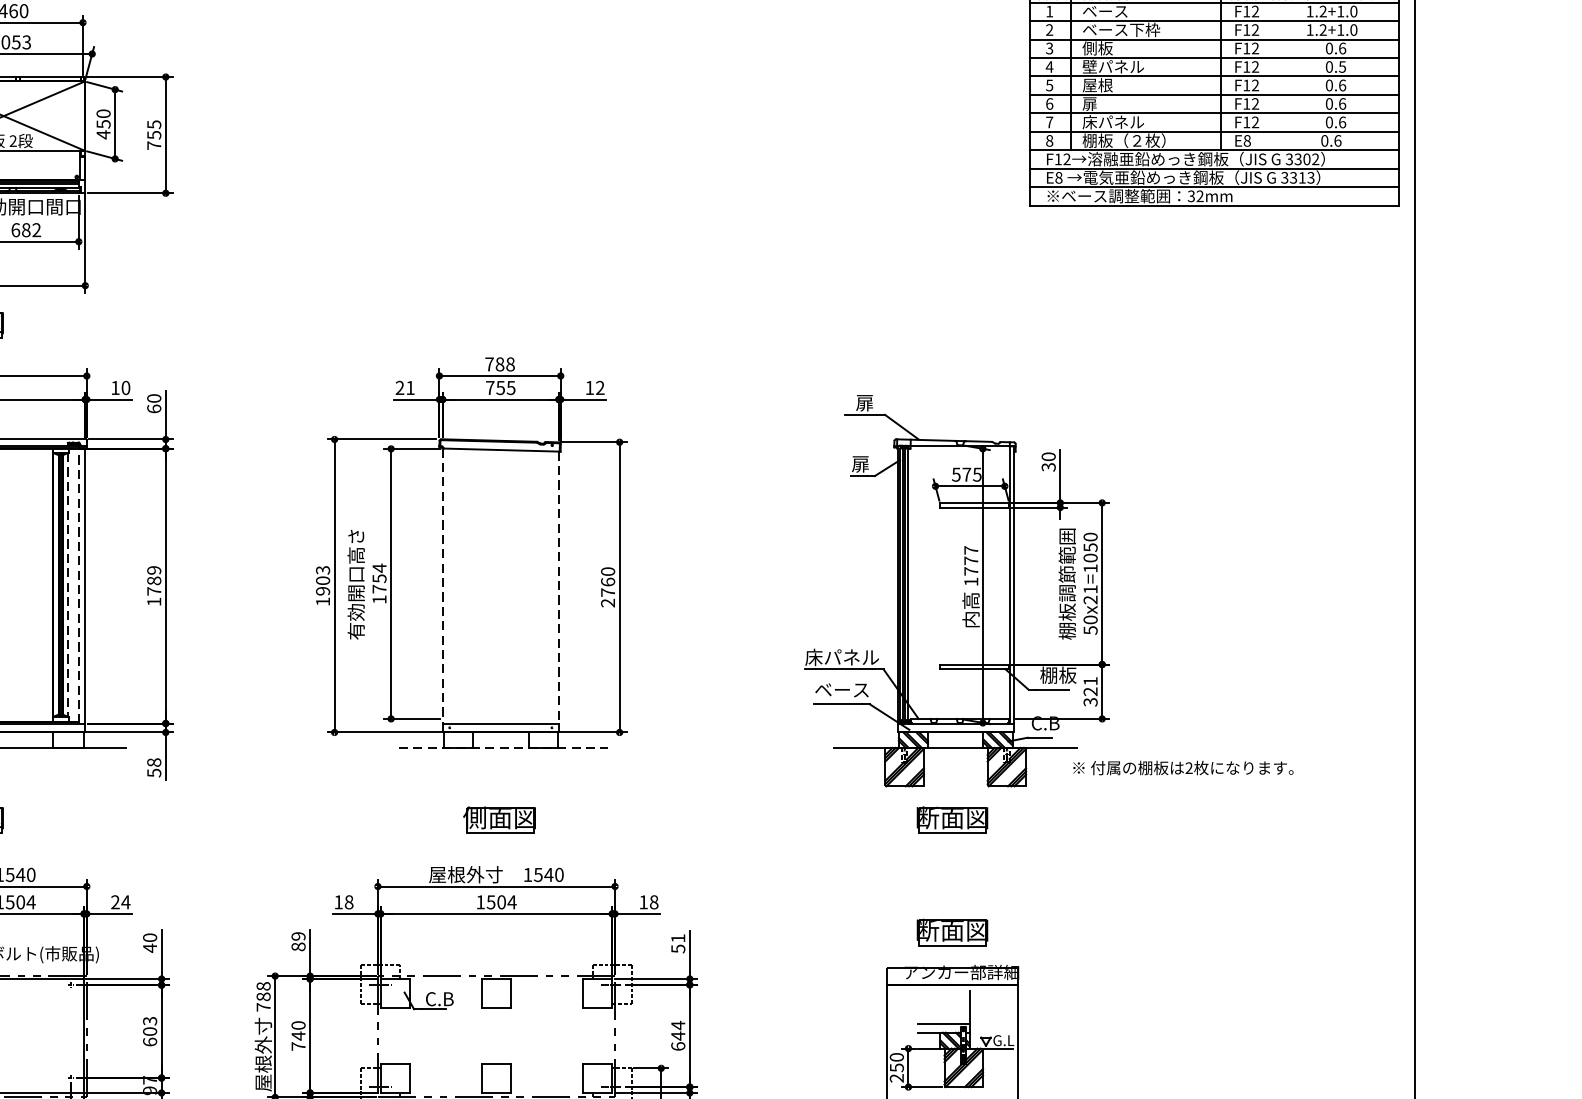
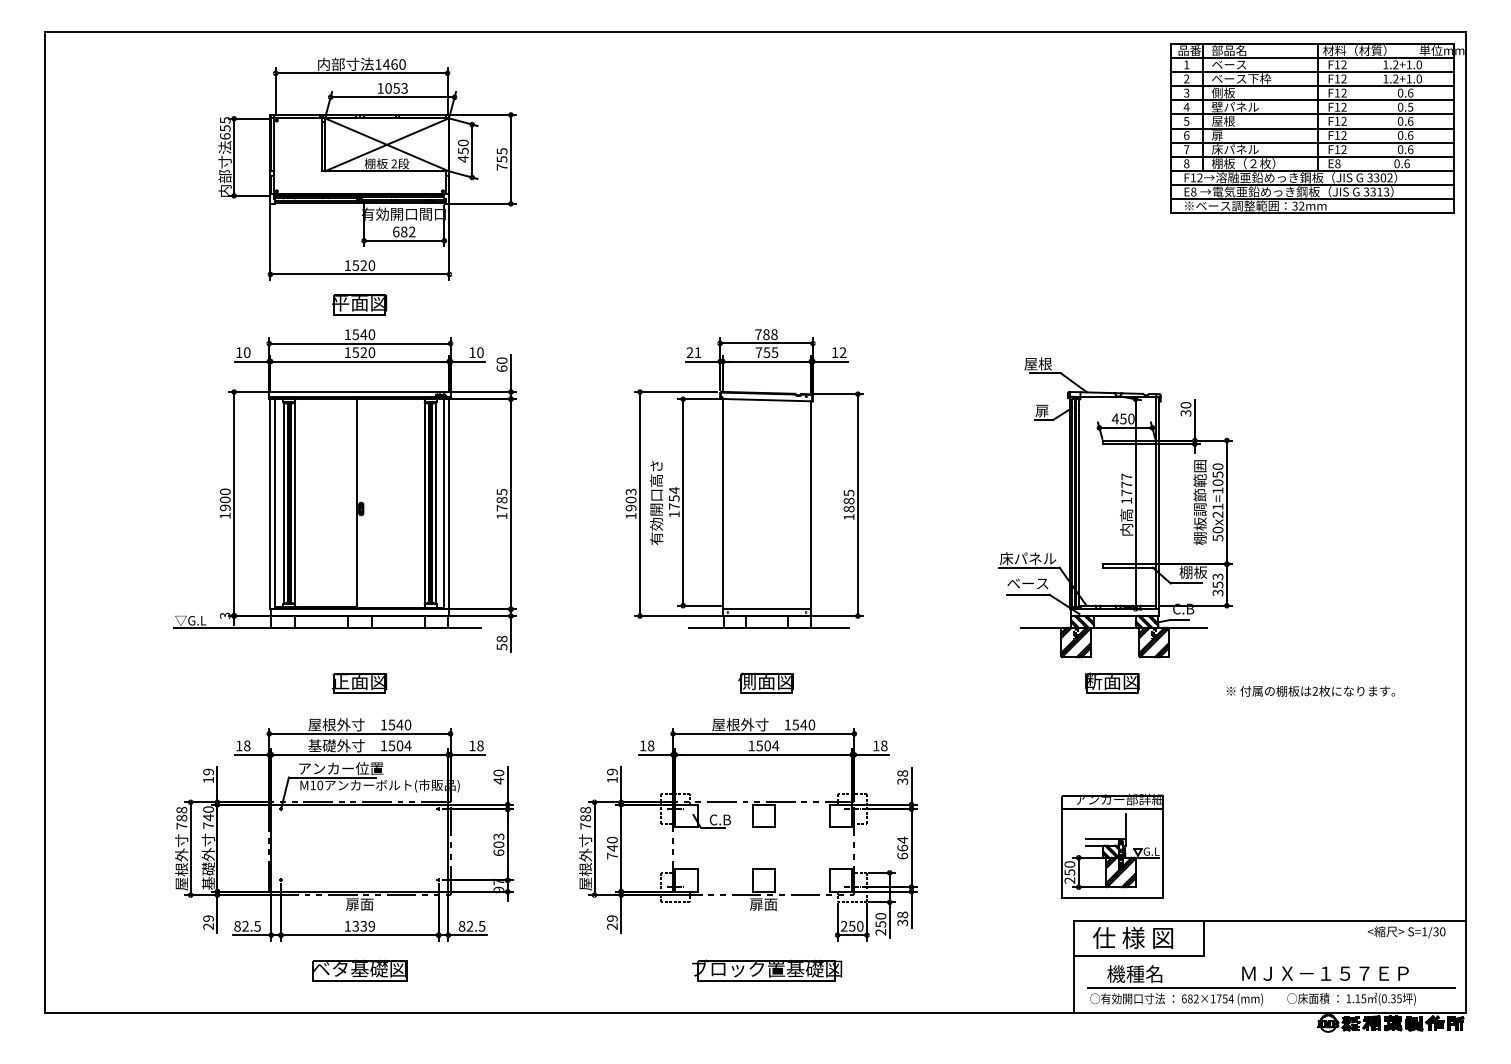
text: (854, 402) -> (1037, 363), 扉 -> 屋根
text: (965, 474) -> (1122, 418), 575 -> 450
text: (153, 570) -> (501, 492), 1789 -> 1785
line: (68, 585) -> (436, 503), dashed -> solid
line: (78, 585) -> (444, 503), dashed -> solid
line: (442, 586) -> (722, 504), dashed -> solid
text: (607, 586) -> (848, 504), 2760 -> 1885
line: (558, 587) -> (811, 505), dashed -> solid
text: (1089, 685) -> (1217, 580), 321 -> 353
line: (504, 747) -> (769, 627), dashed -> solid
text: (1182, 767) -> (1310, 690), moved
text: (120, 901) -> (476, 745), 24 -> 18
part: (952, 931) -> (1112, 768), removed
text: (677, 943) -> (902, 777), 51 -> 38
text: (298, 946) -> (612, 779), 89 -> 19
text: (677, 1035) -> (902, 847), 644 -> 664

